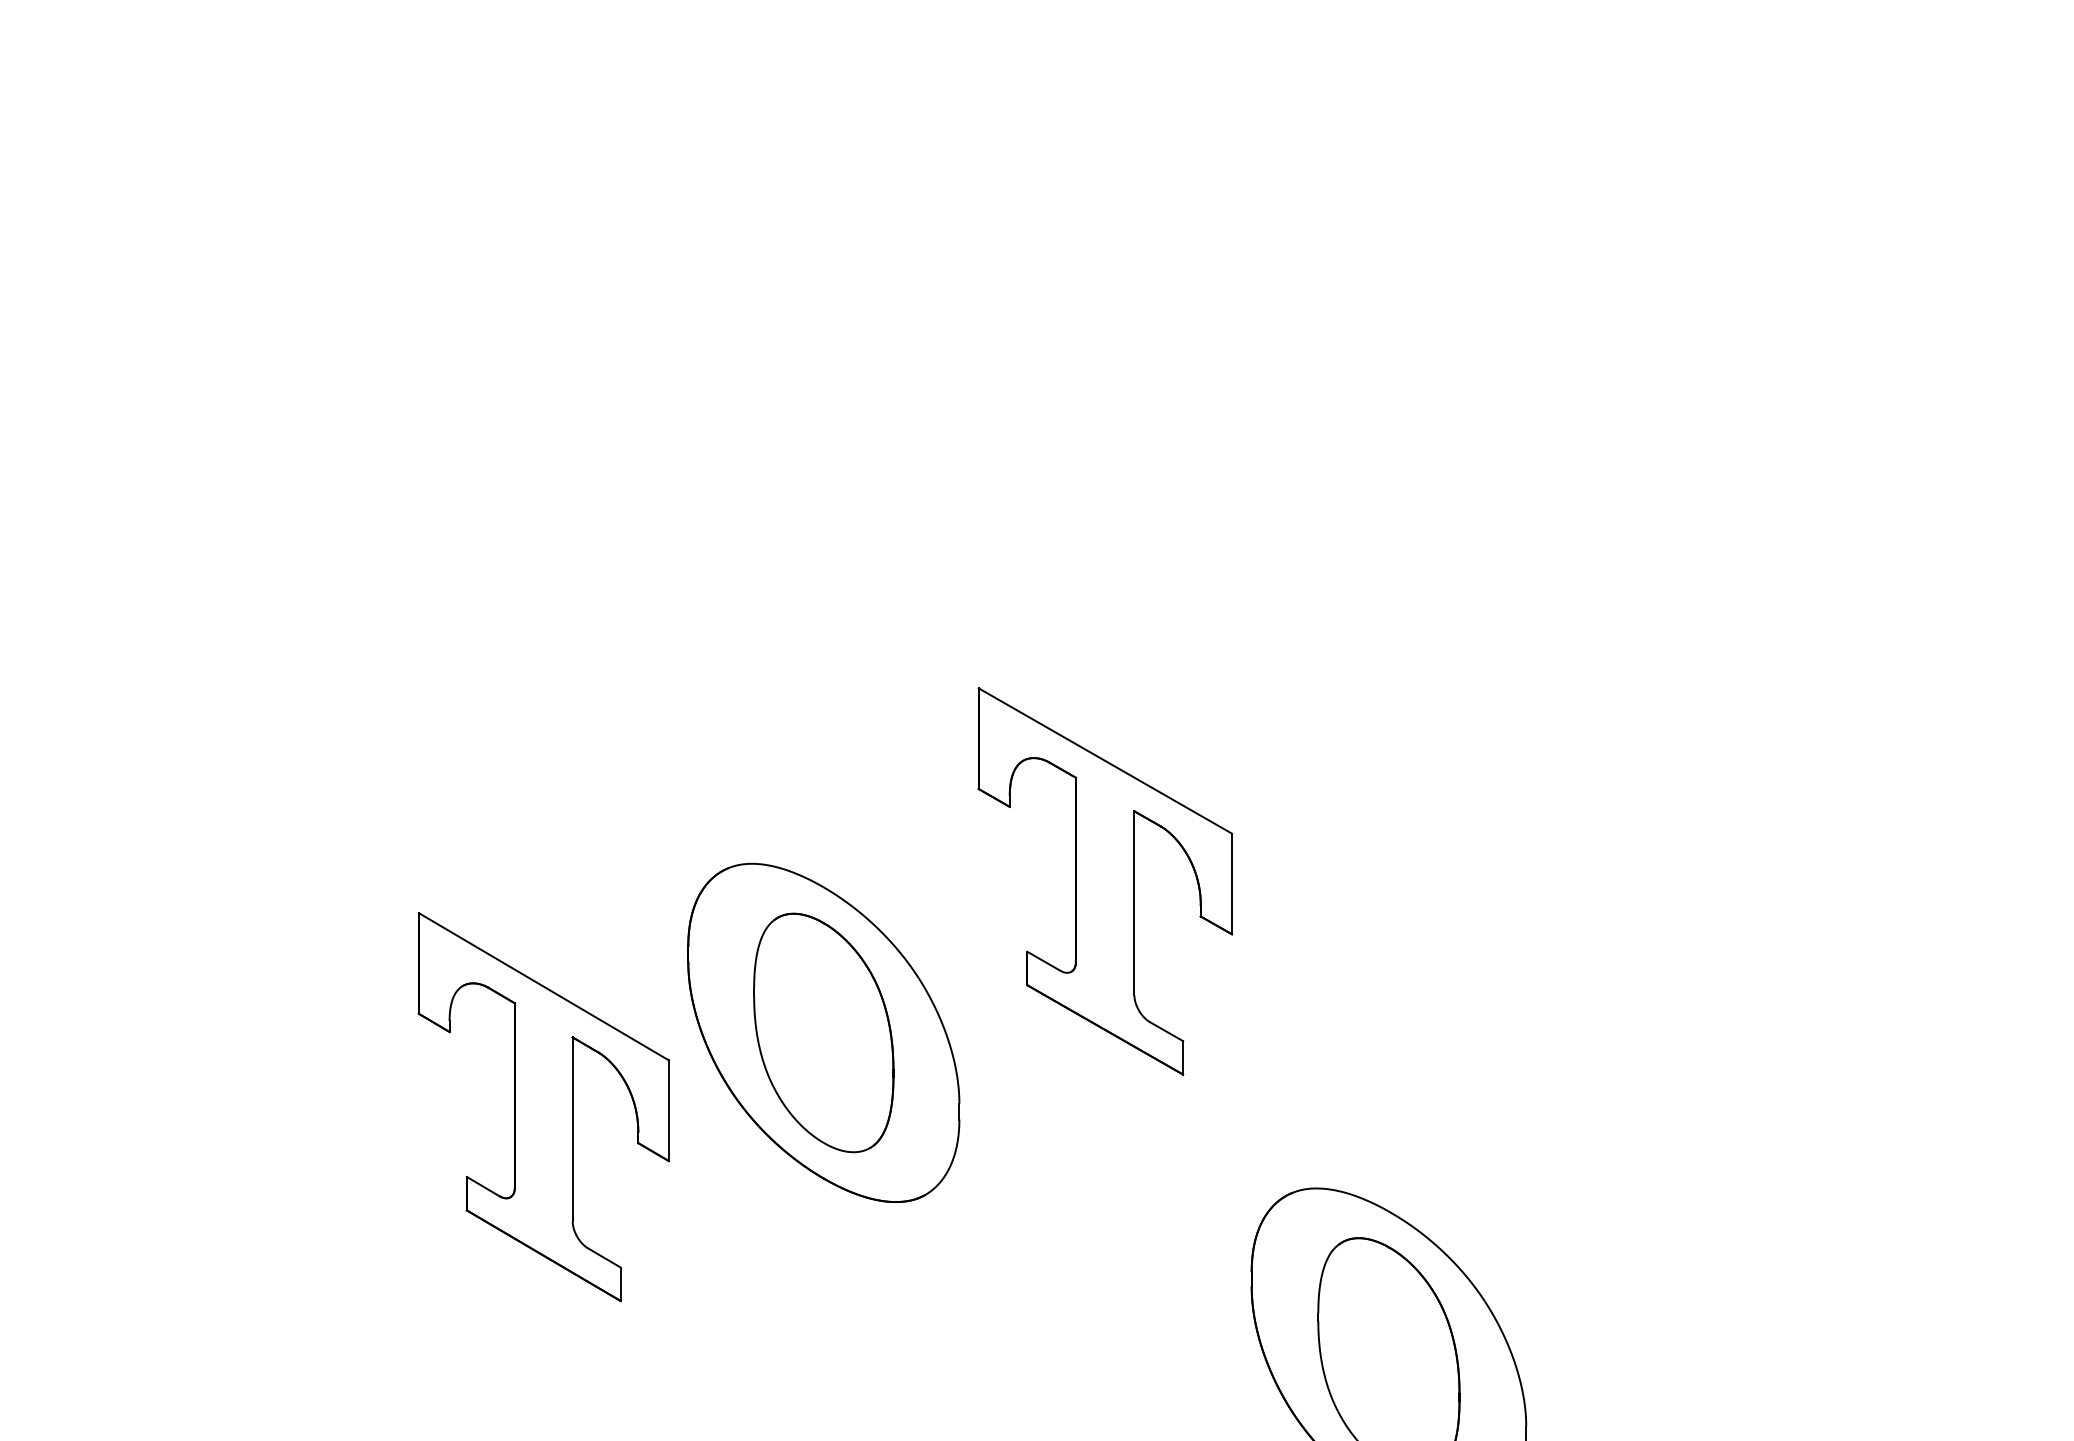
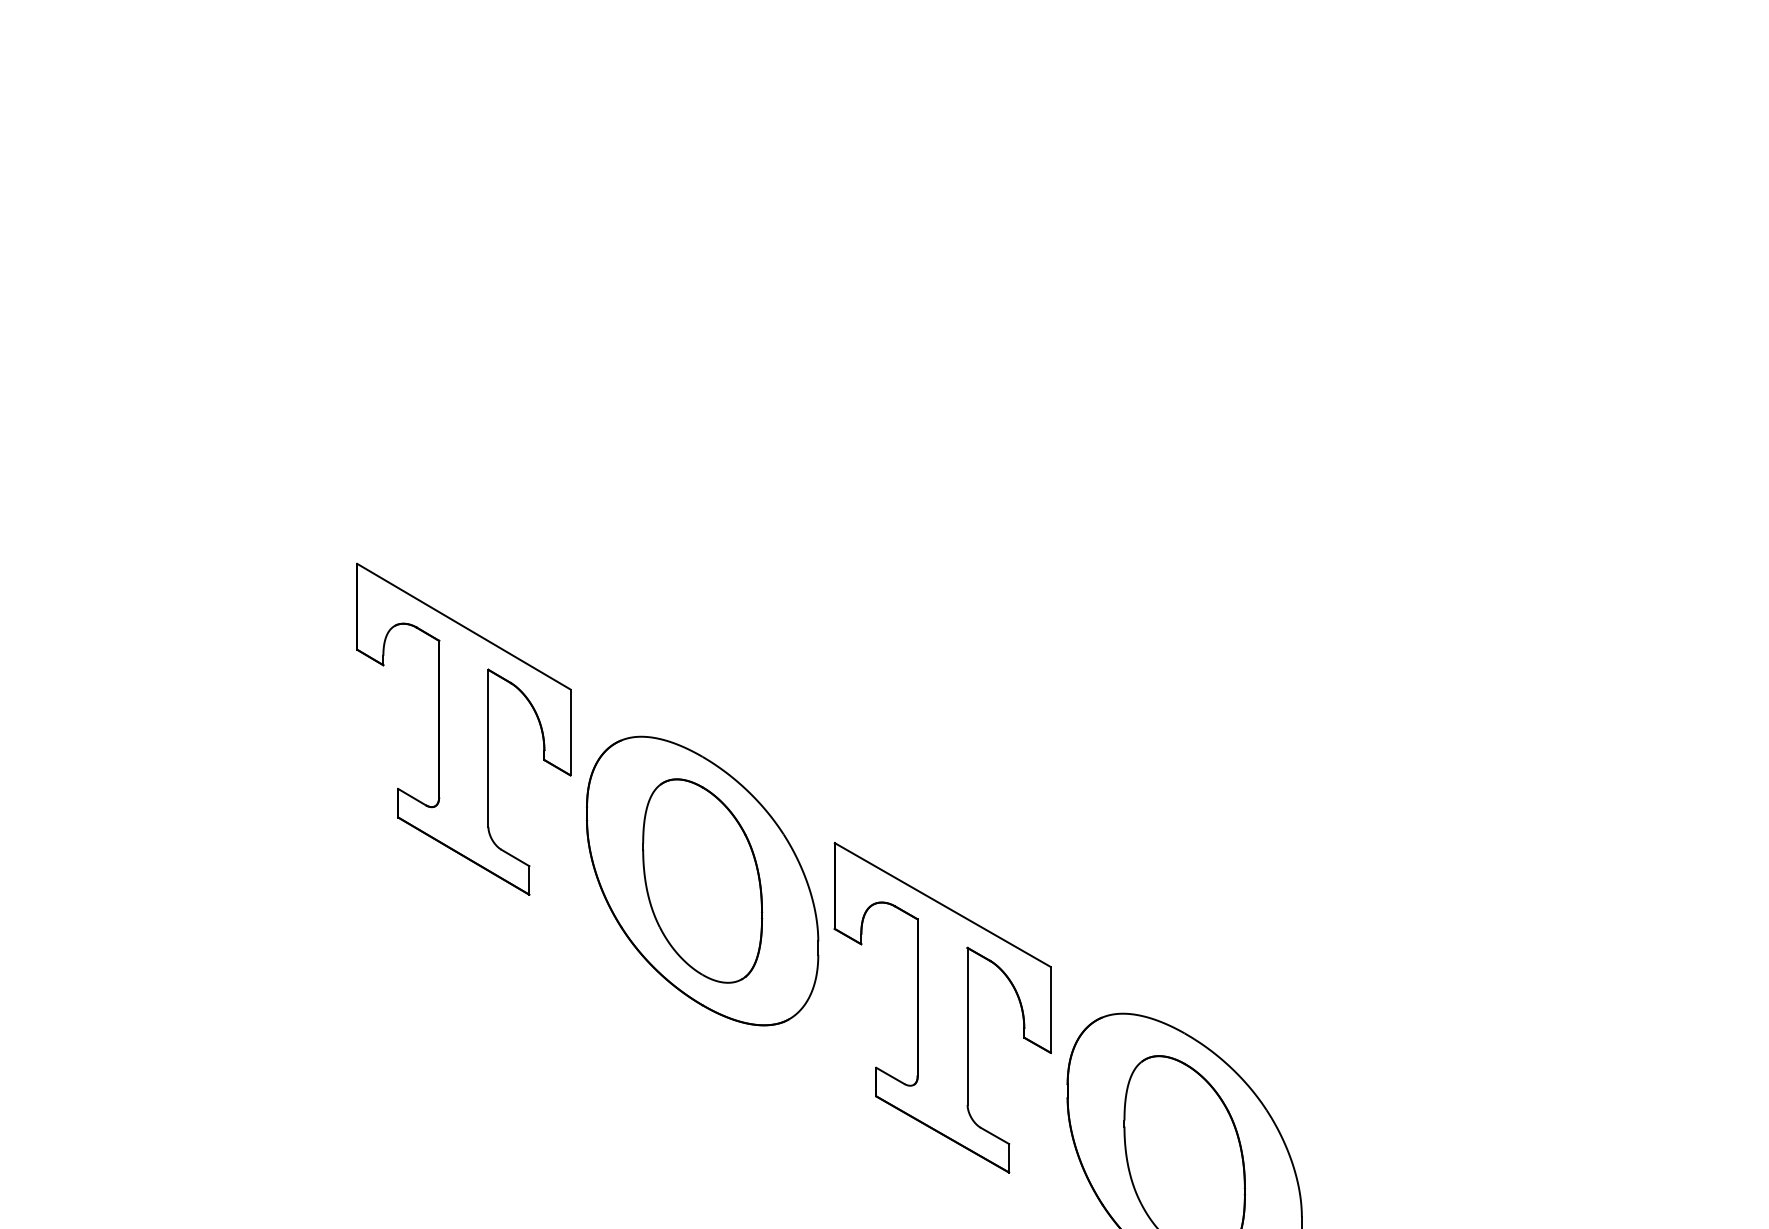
part: (1104, 881) -> (942, 1007), moved
part: (543, 1106) -> (463, 728), moved

